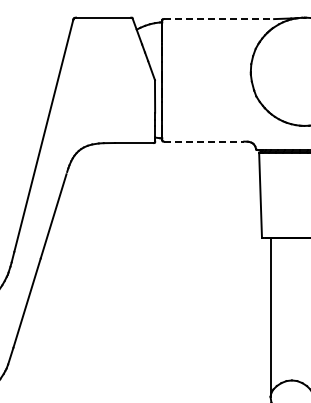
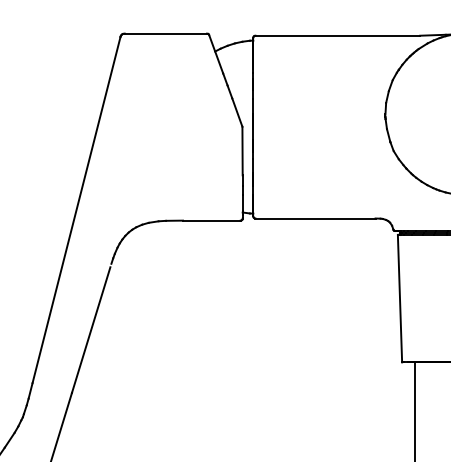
line: (219, 19) -> (338, 36), dashed -> solid
line: (204, 141) -> (316, 218), dashed -> solid

